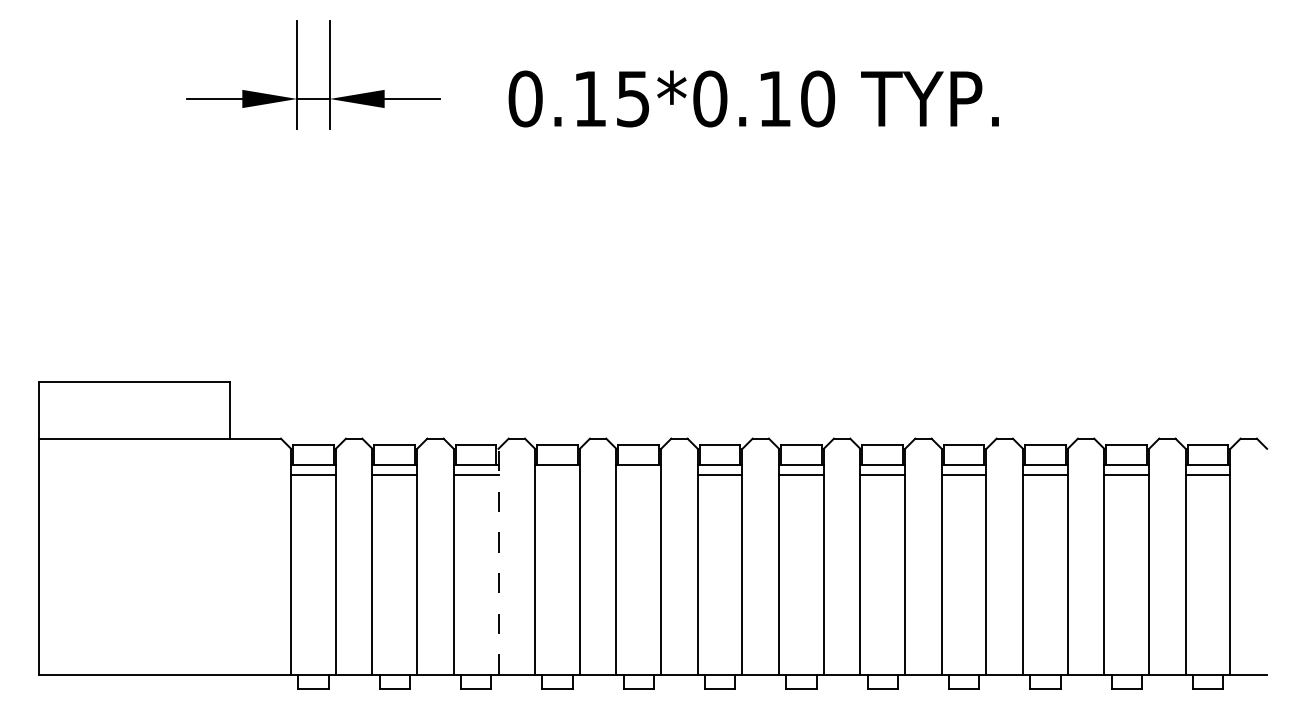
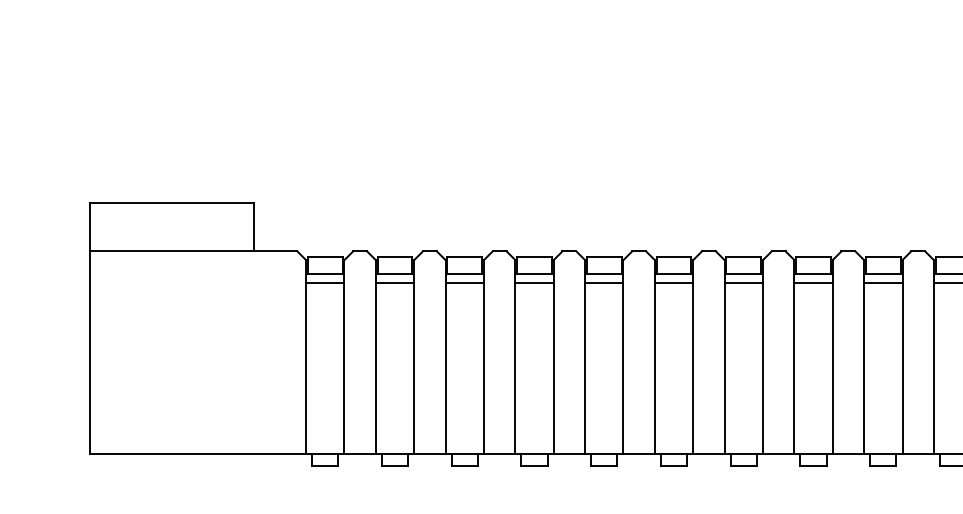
line: (557, 475) -> (534, 283), added
line: (638, 475) -> (604, 283), added
line: (498, 561) -> (483, 356), dashed -> solid

